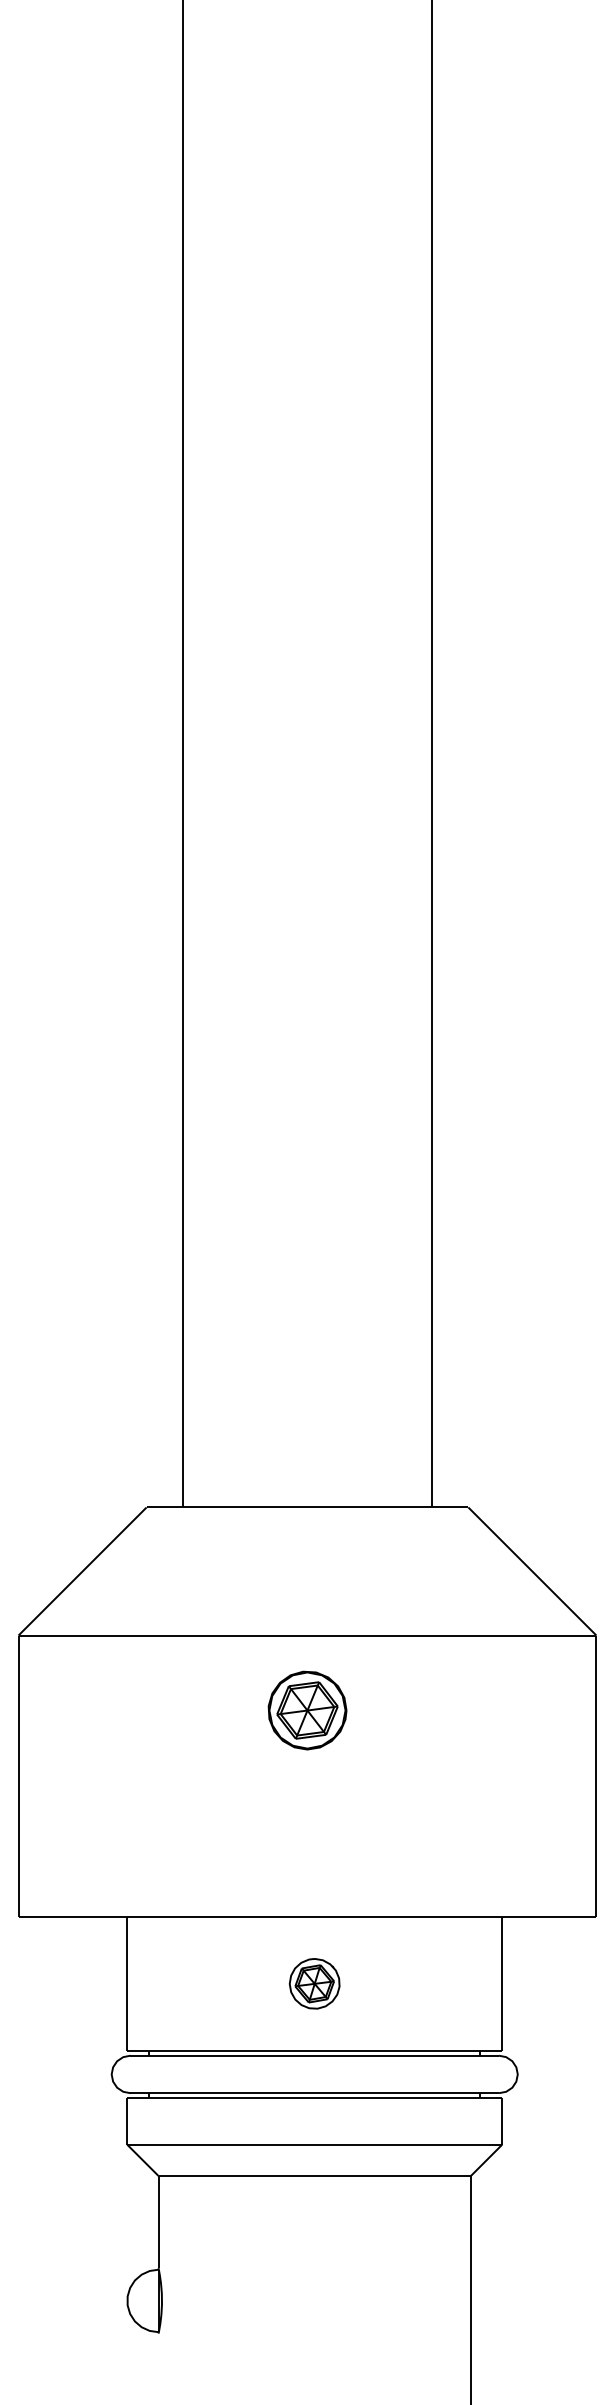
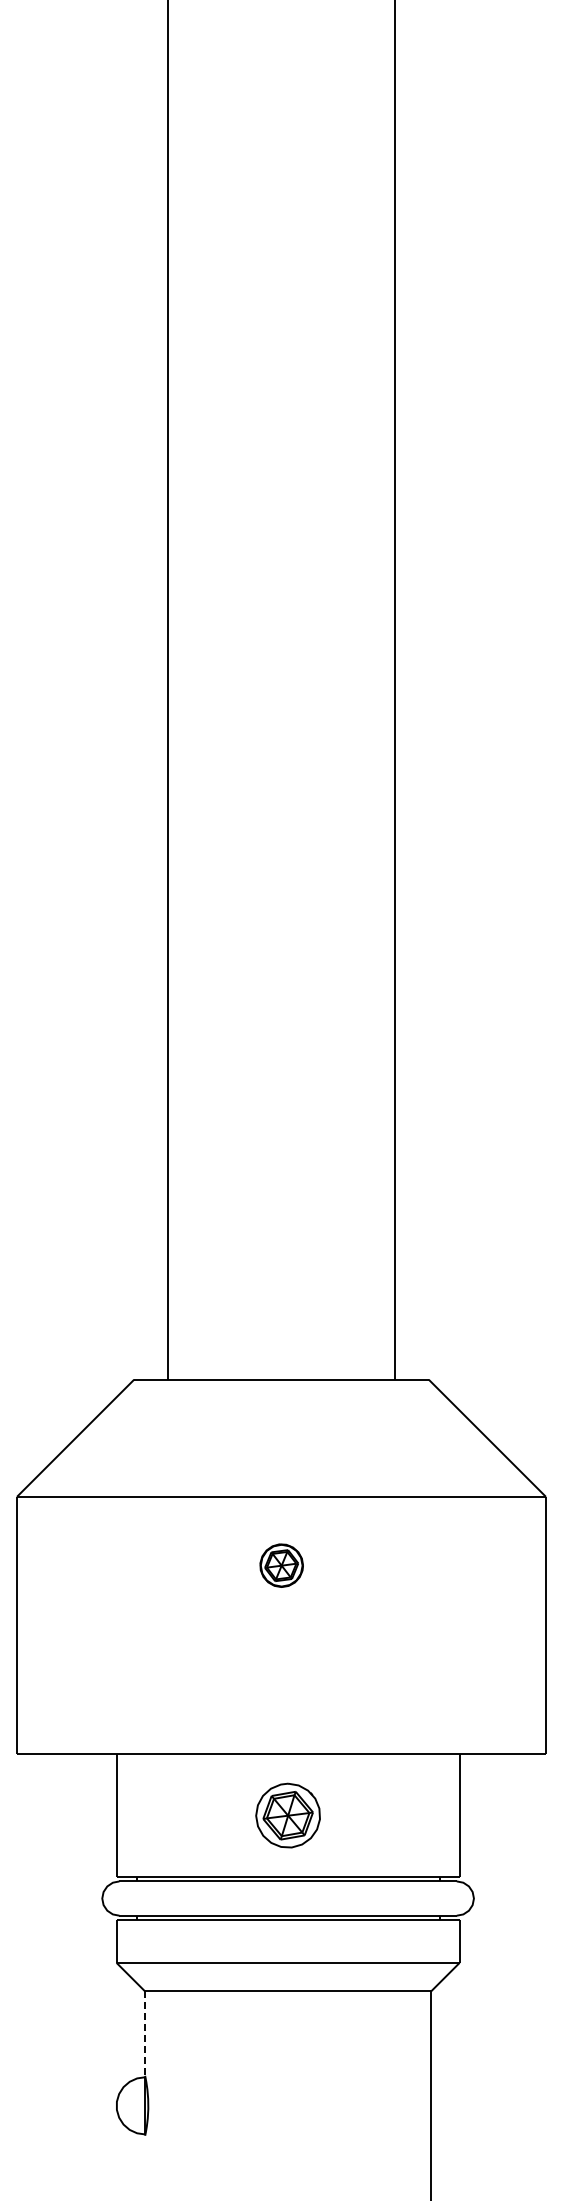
part: (307, 1710) -> (281, 1565), size x0.6
part: (314, 1983) -> (287, 1815), size x1.4
line: (158, 2222) -> (145, 2034), solid -> dashed

